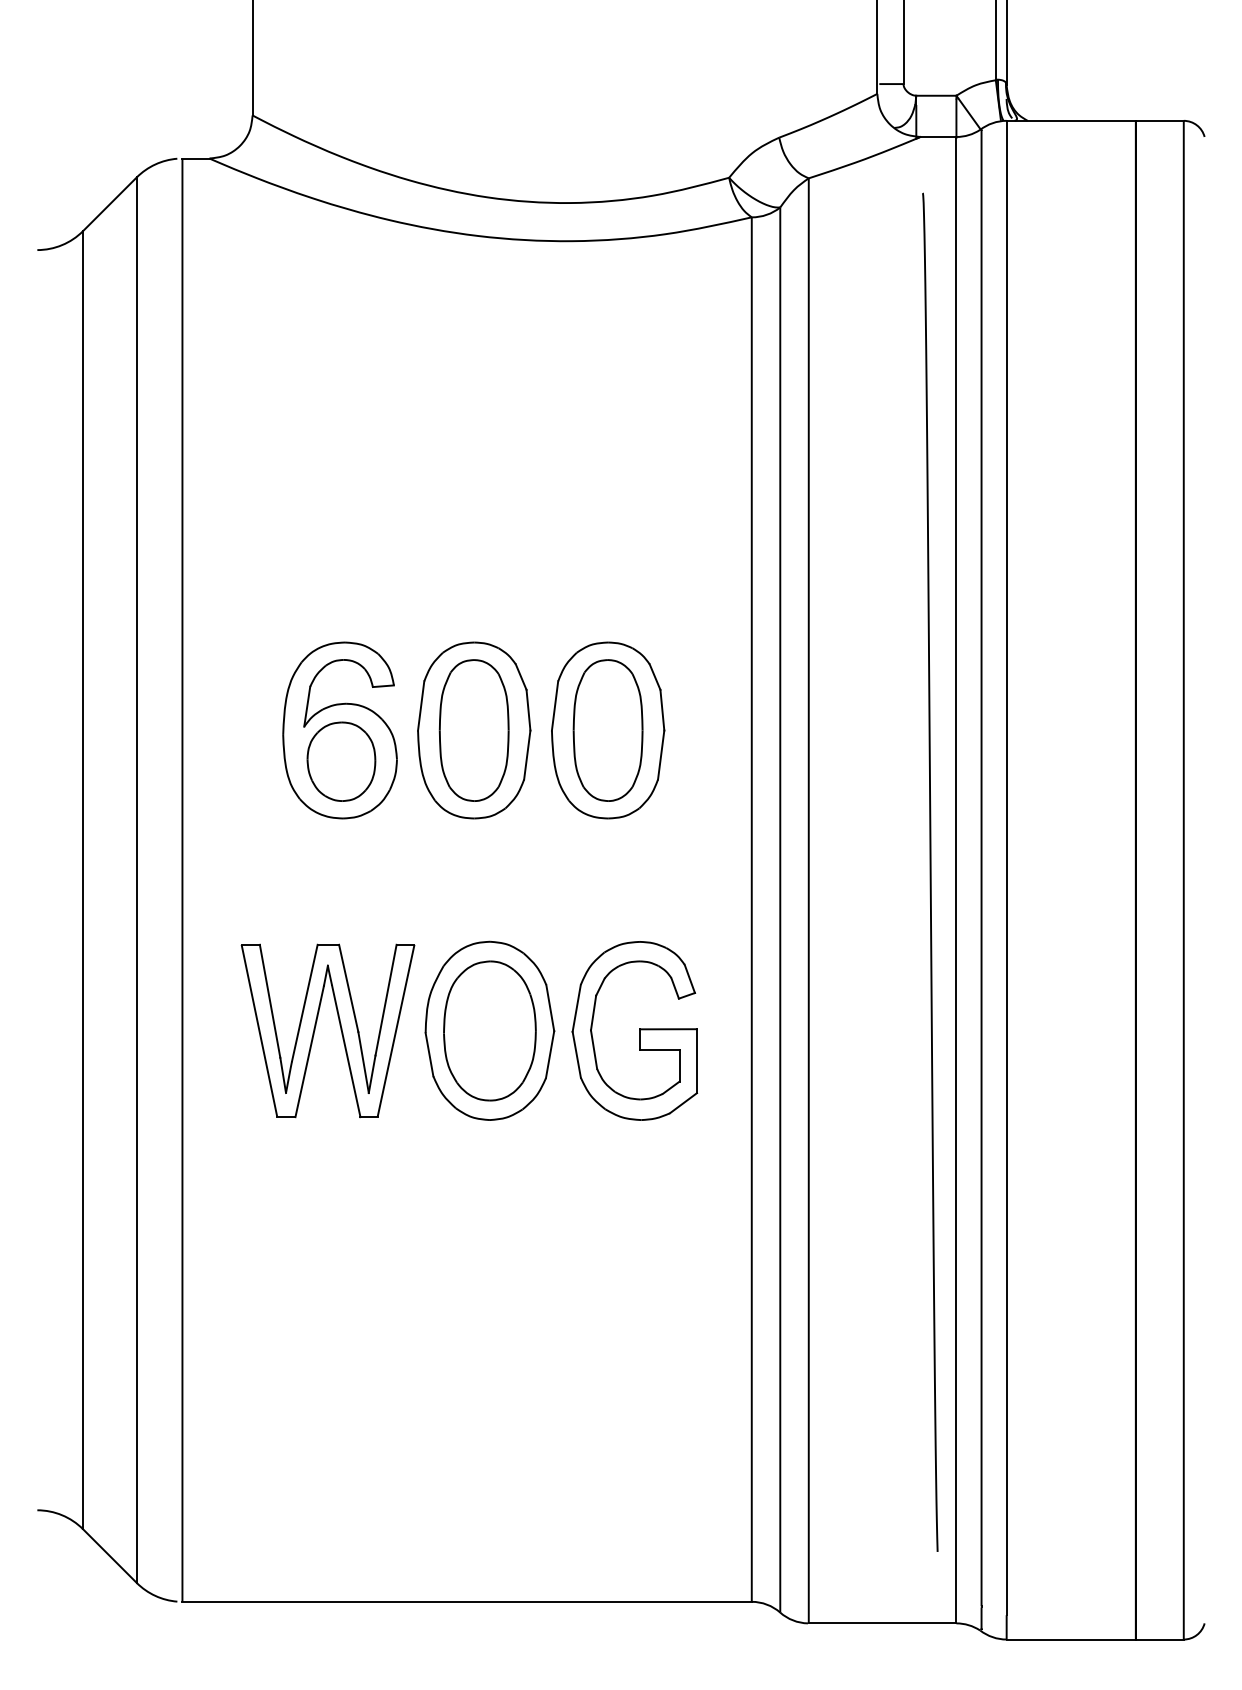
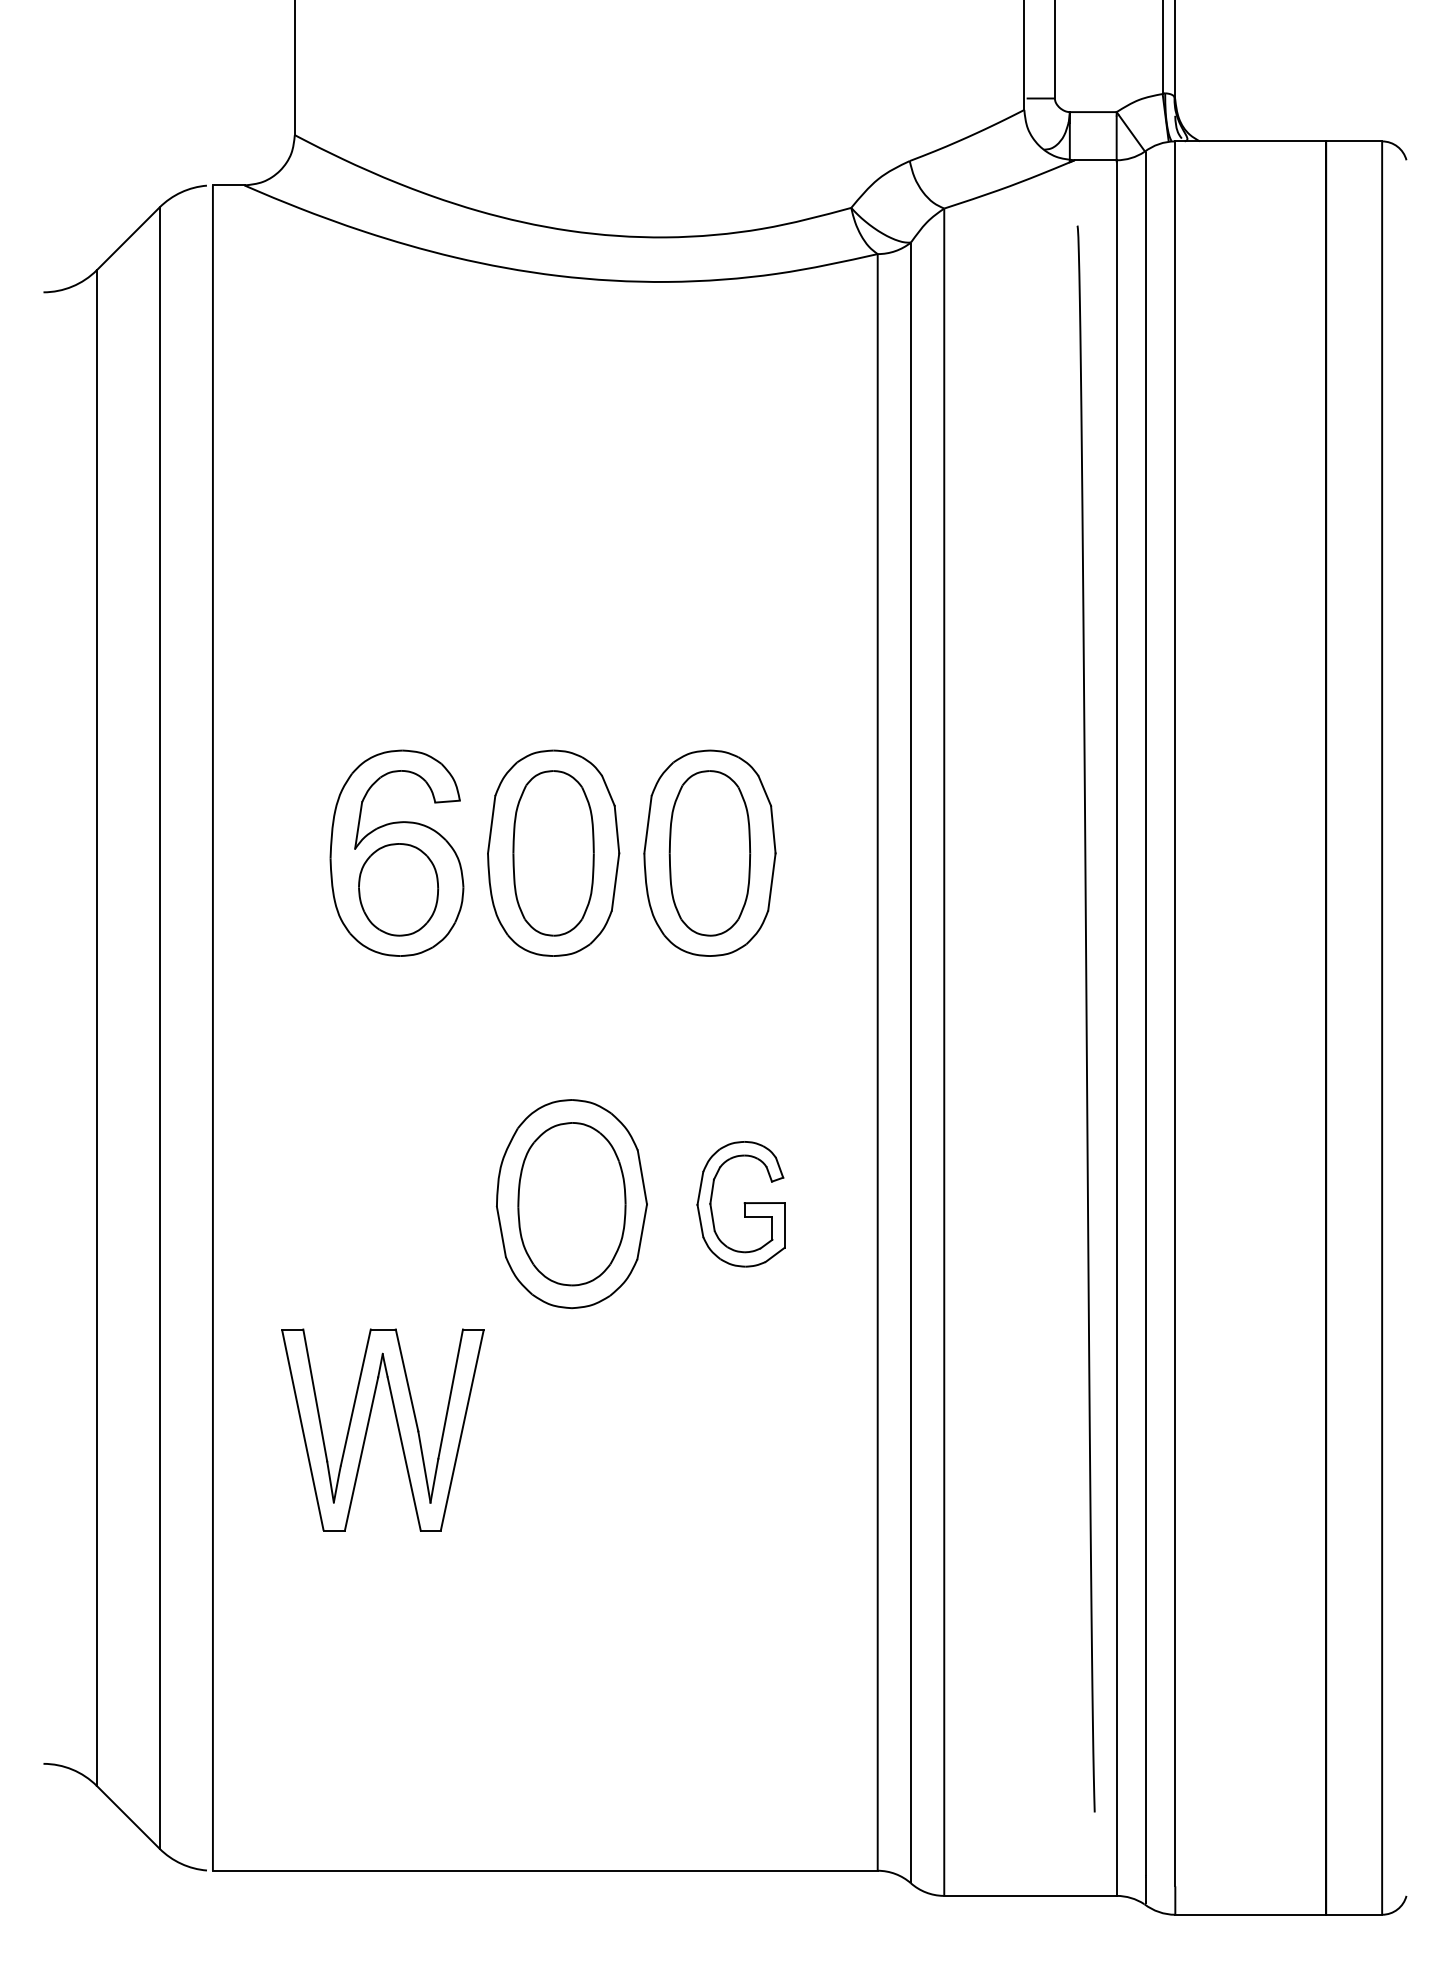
part: (315, 1028) -> (368, 1427), moved
part: (634, 1031) -> (740, 1204), size x0.6

